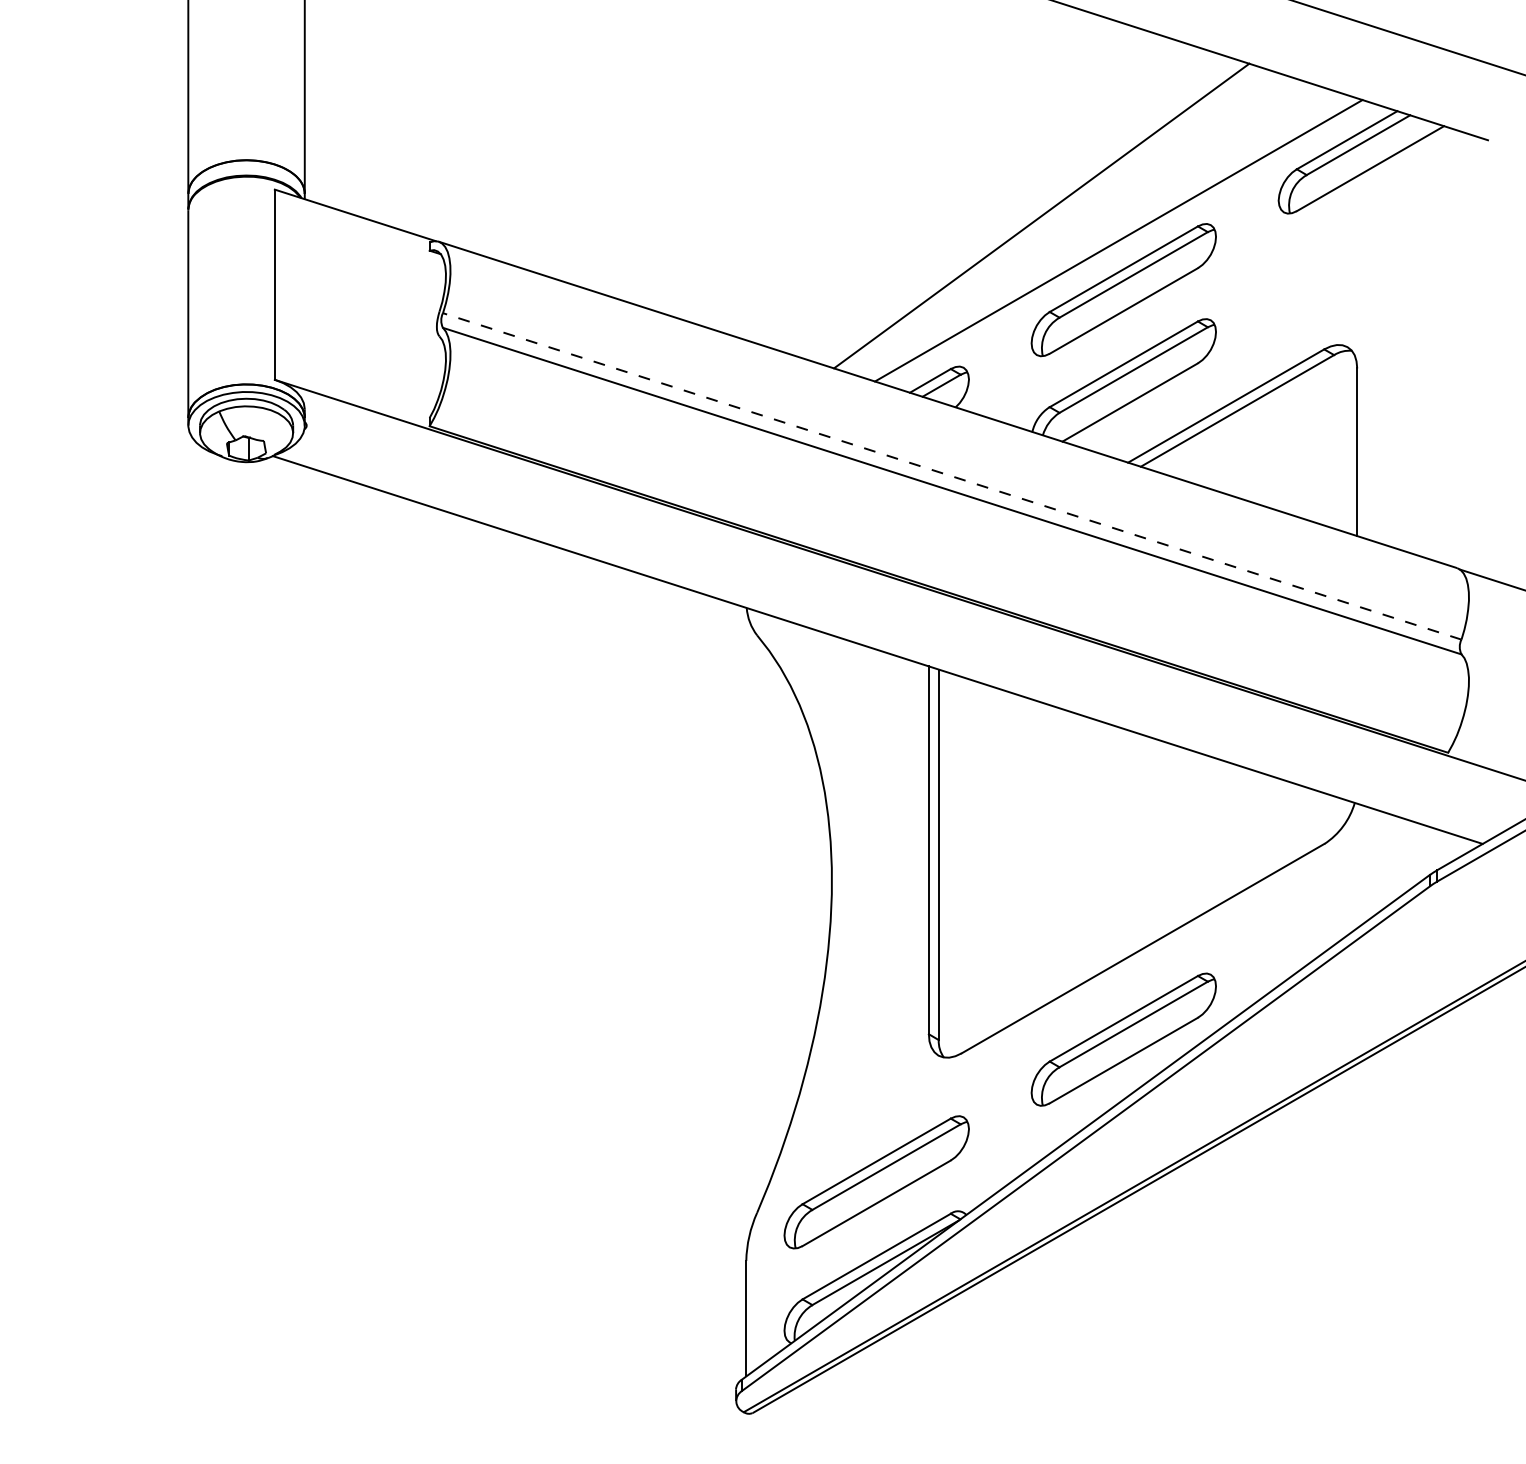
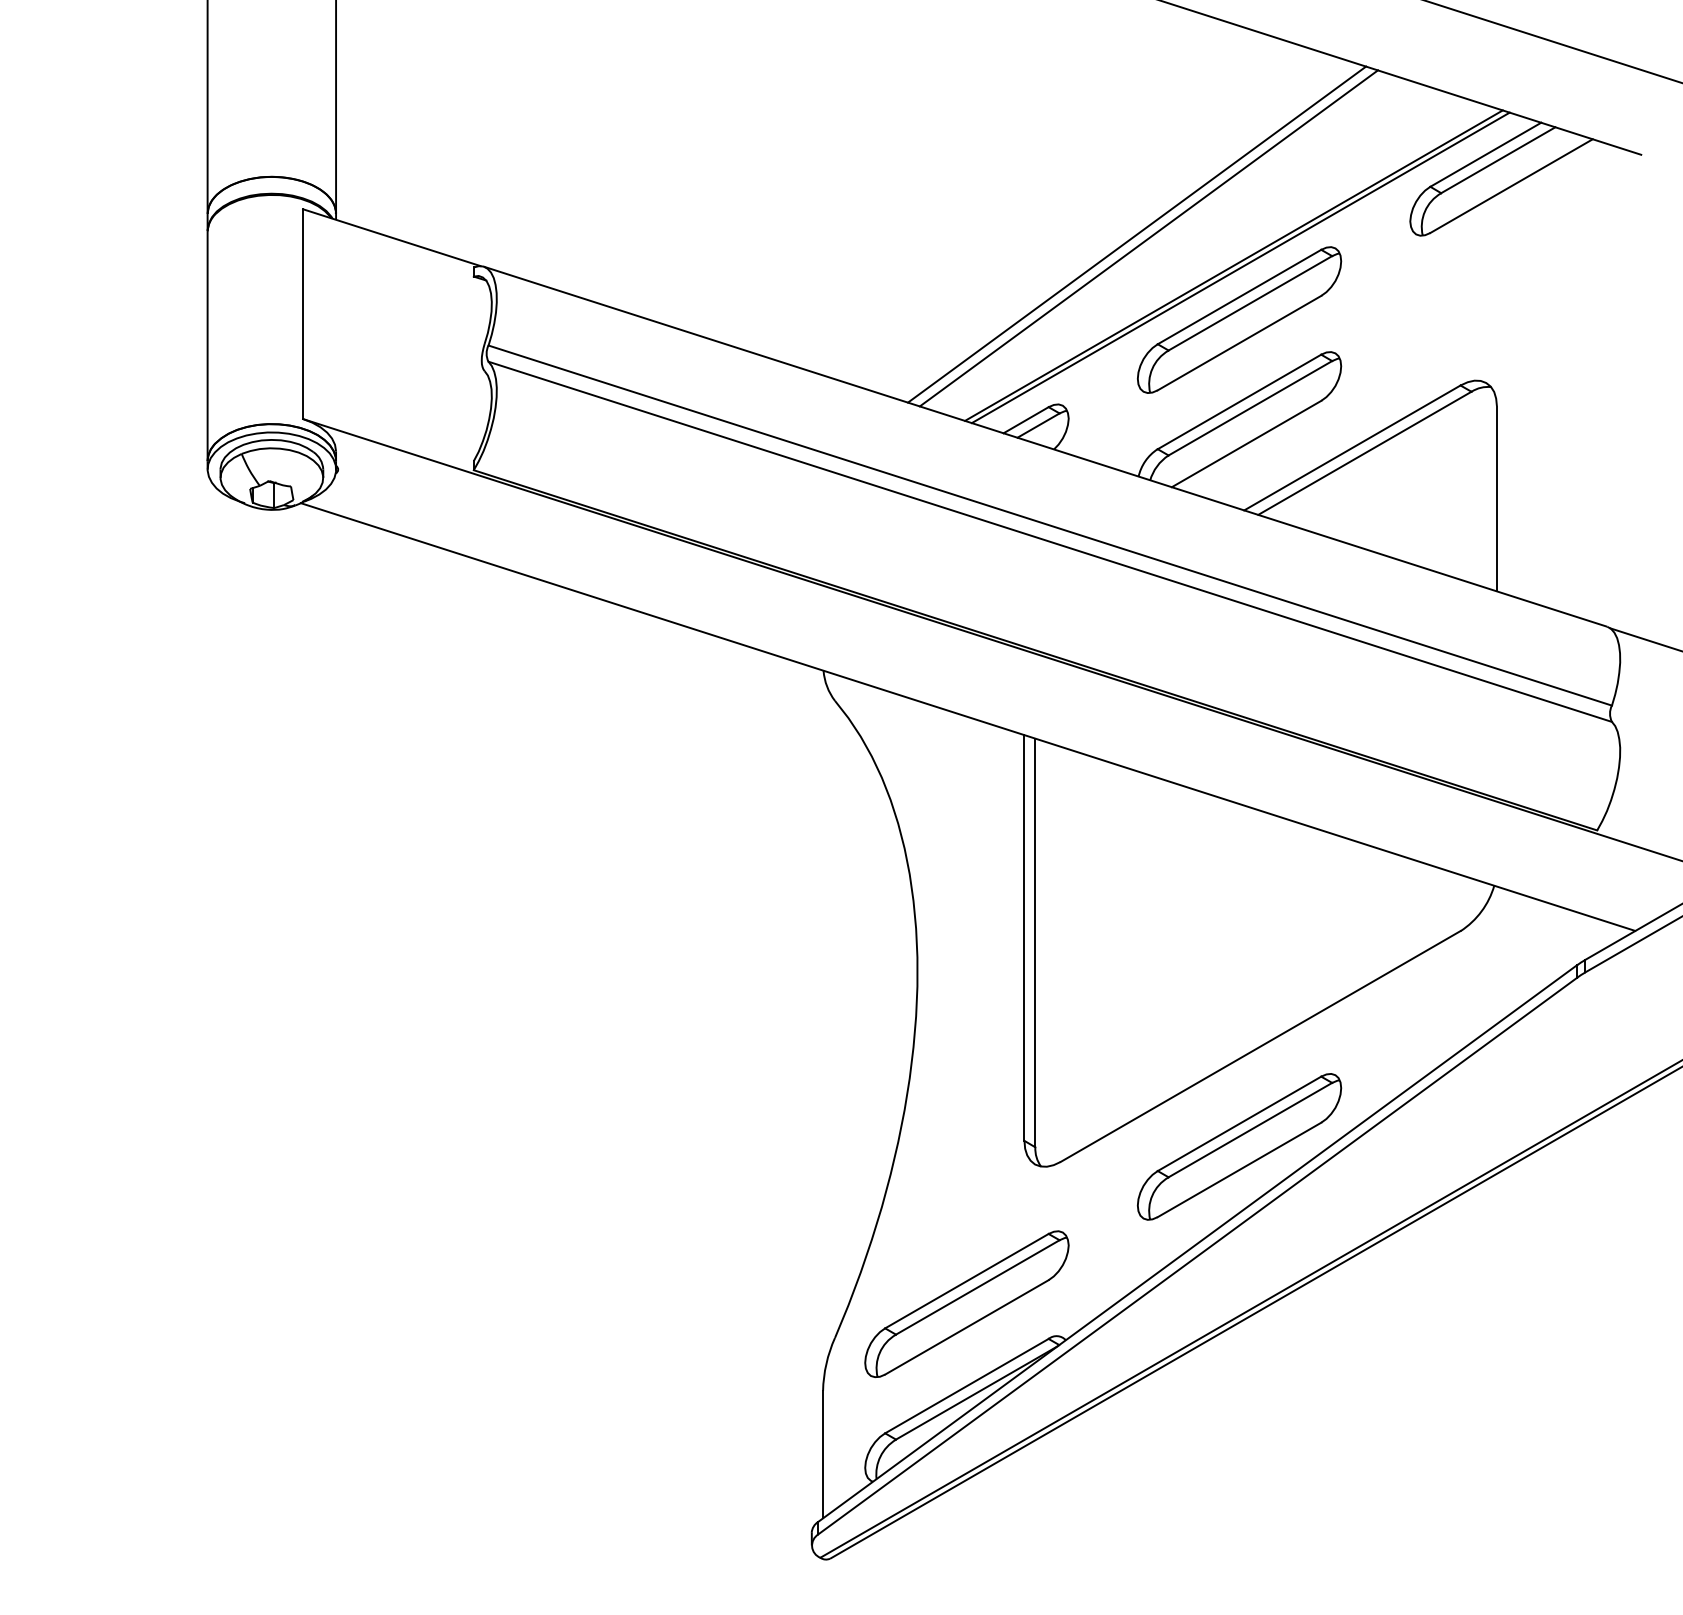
line: (1031, 212) -> (1137, 234), added
line: (1124, 242) -> (1240, 267), added
line: (952, 476) -> (1050, 525), dashed -> solid

